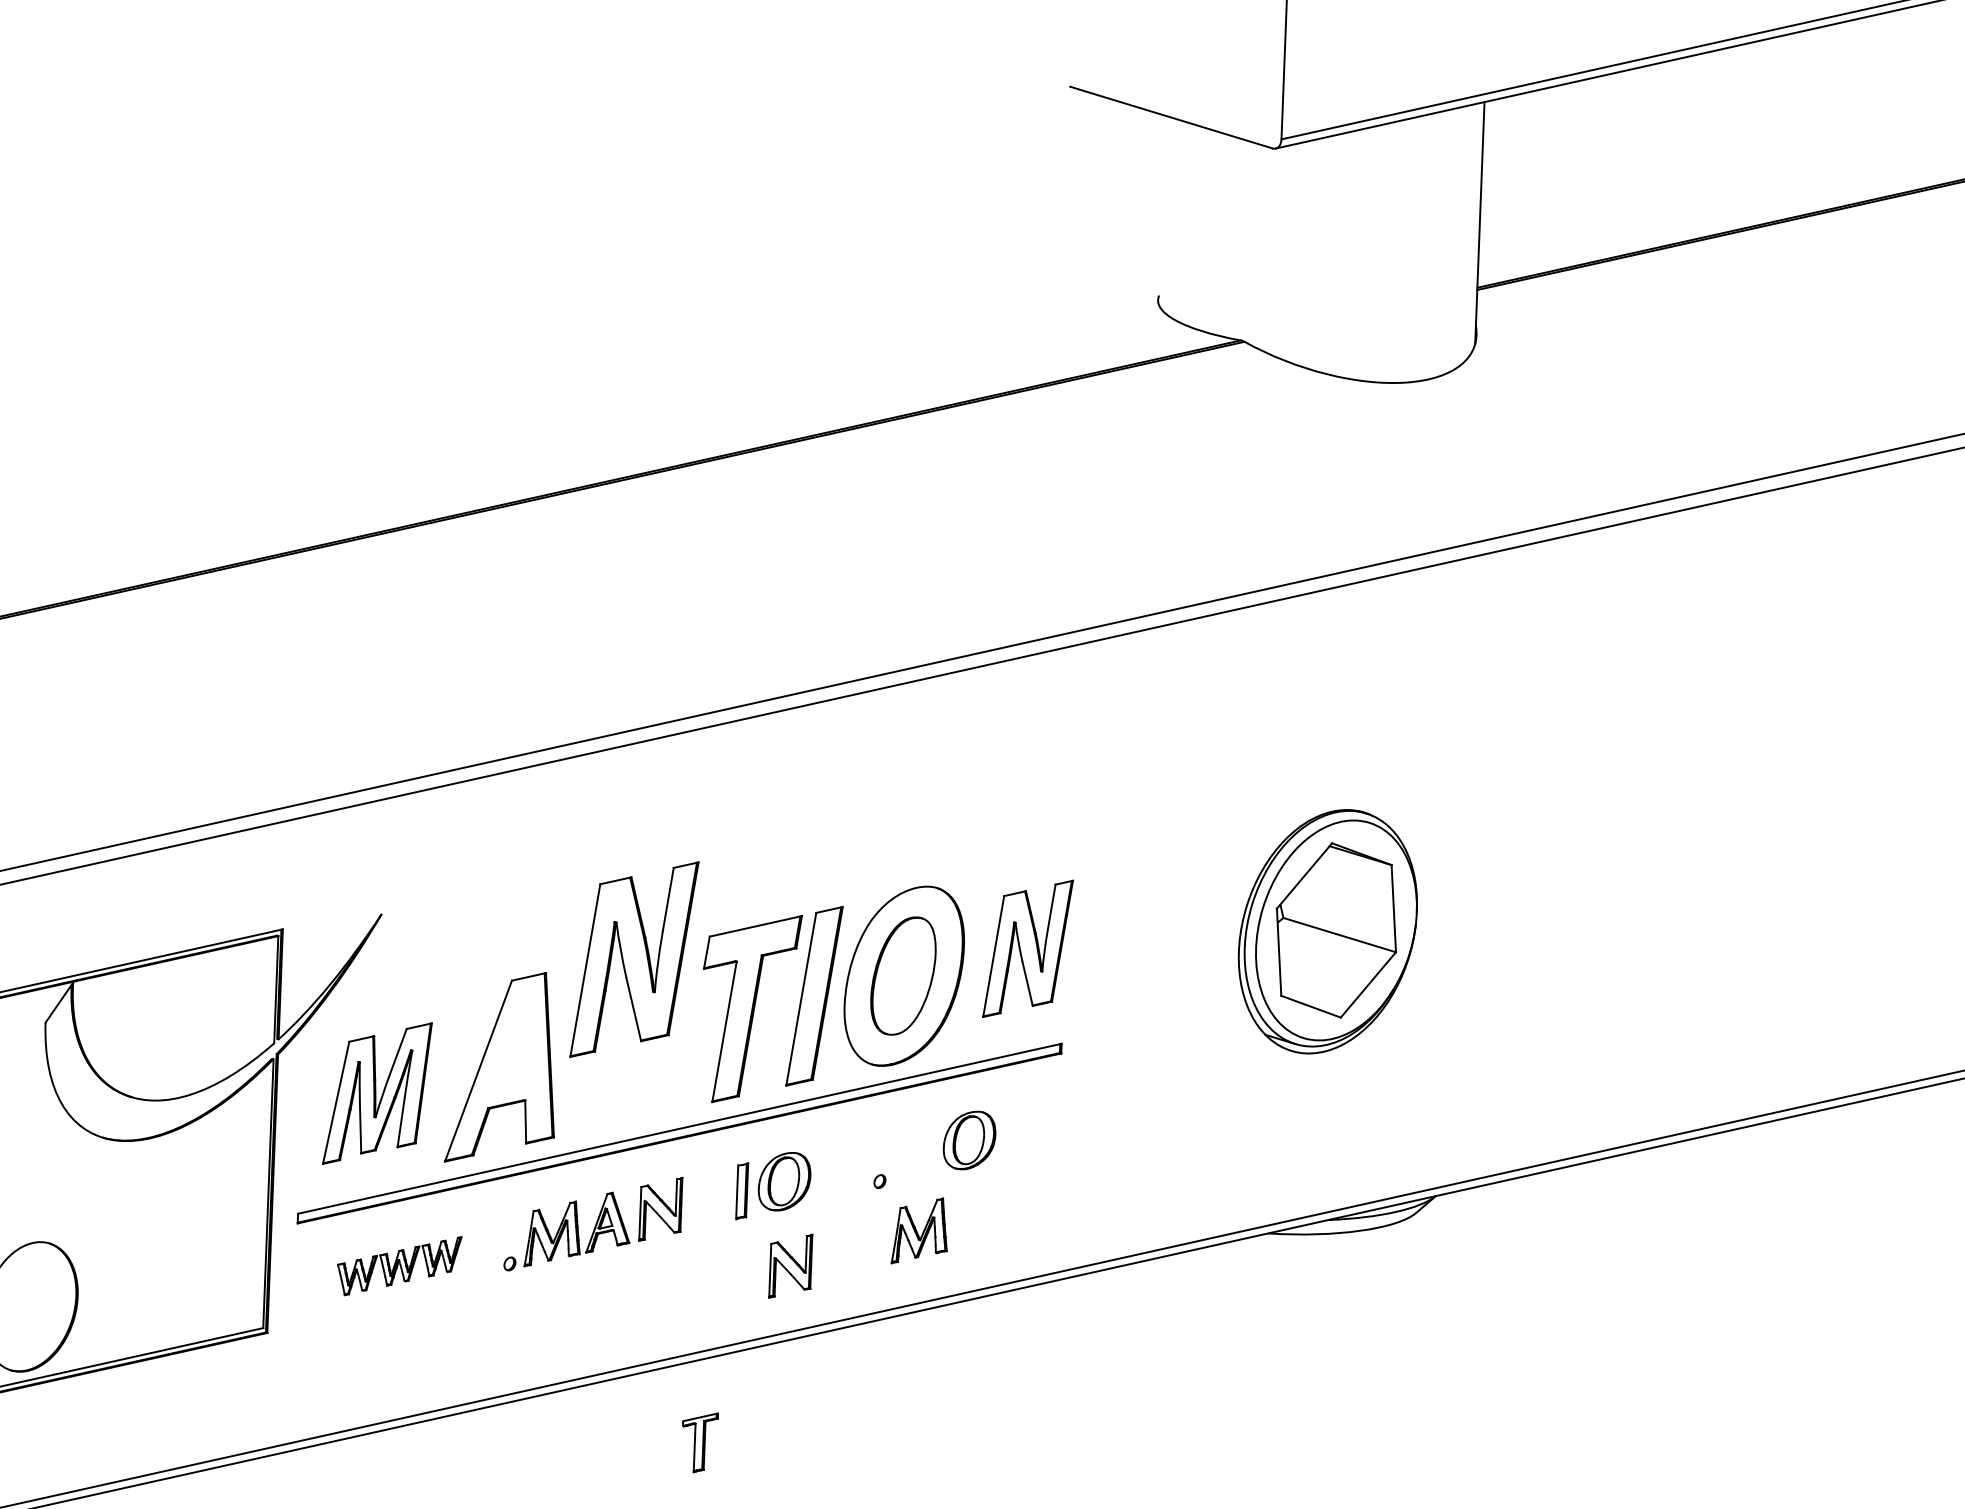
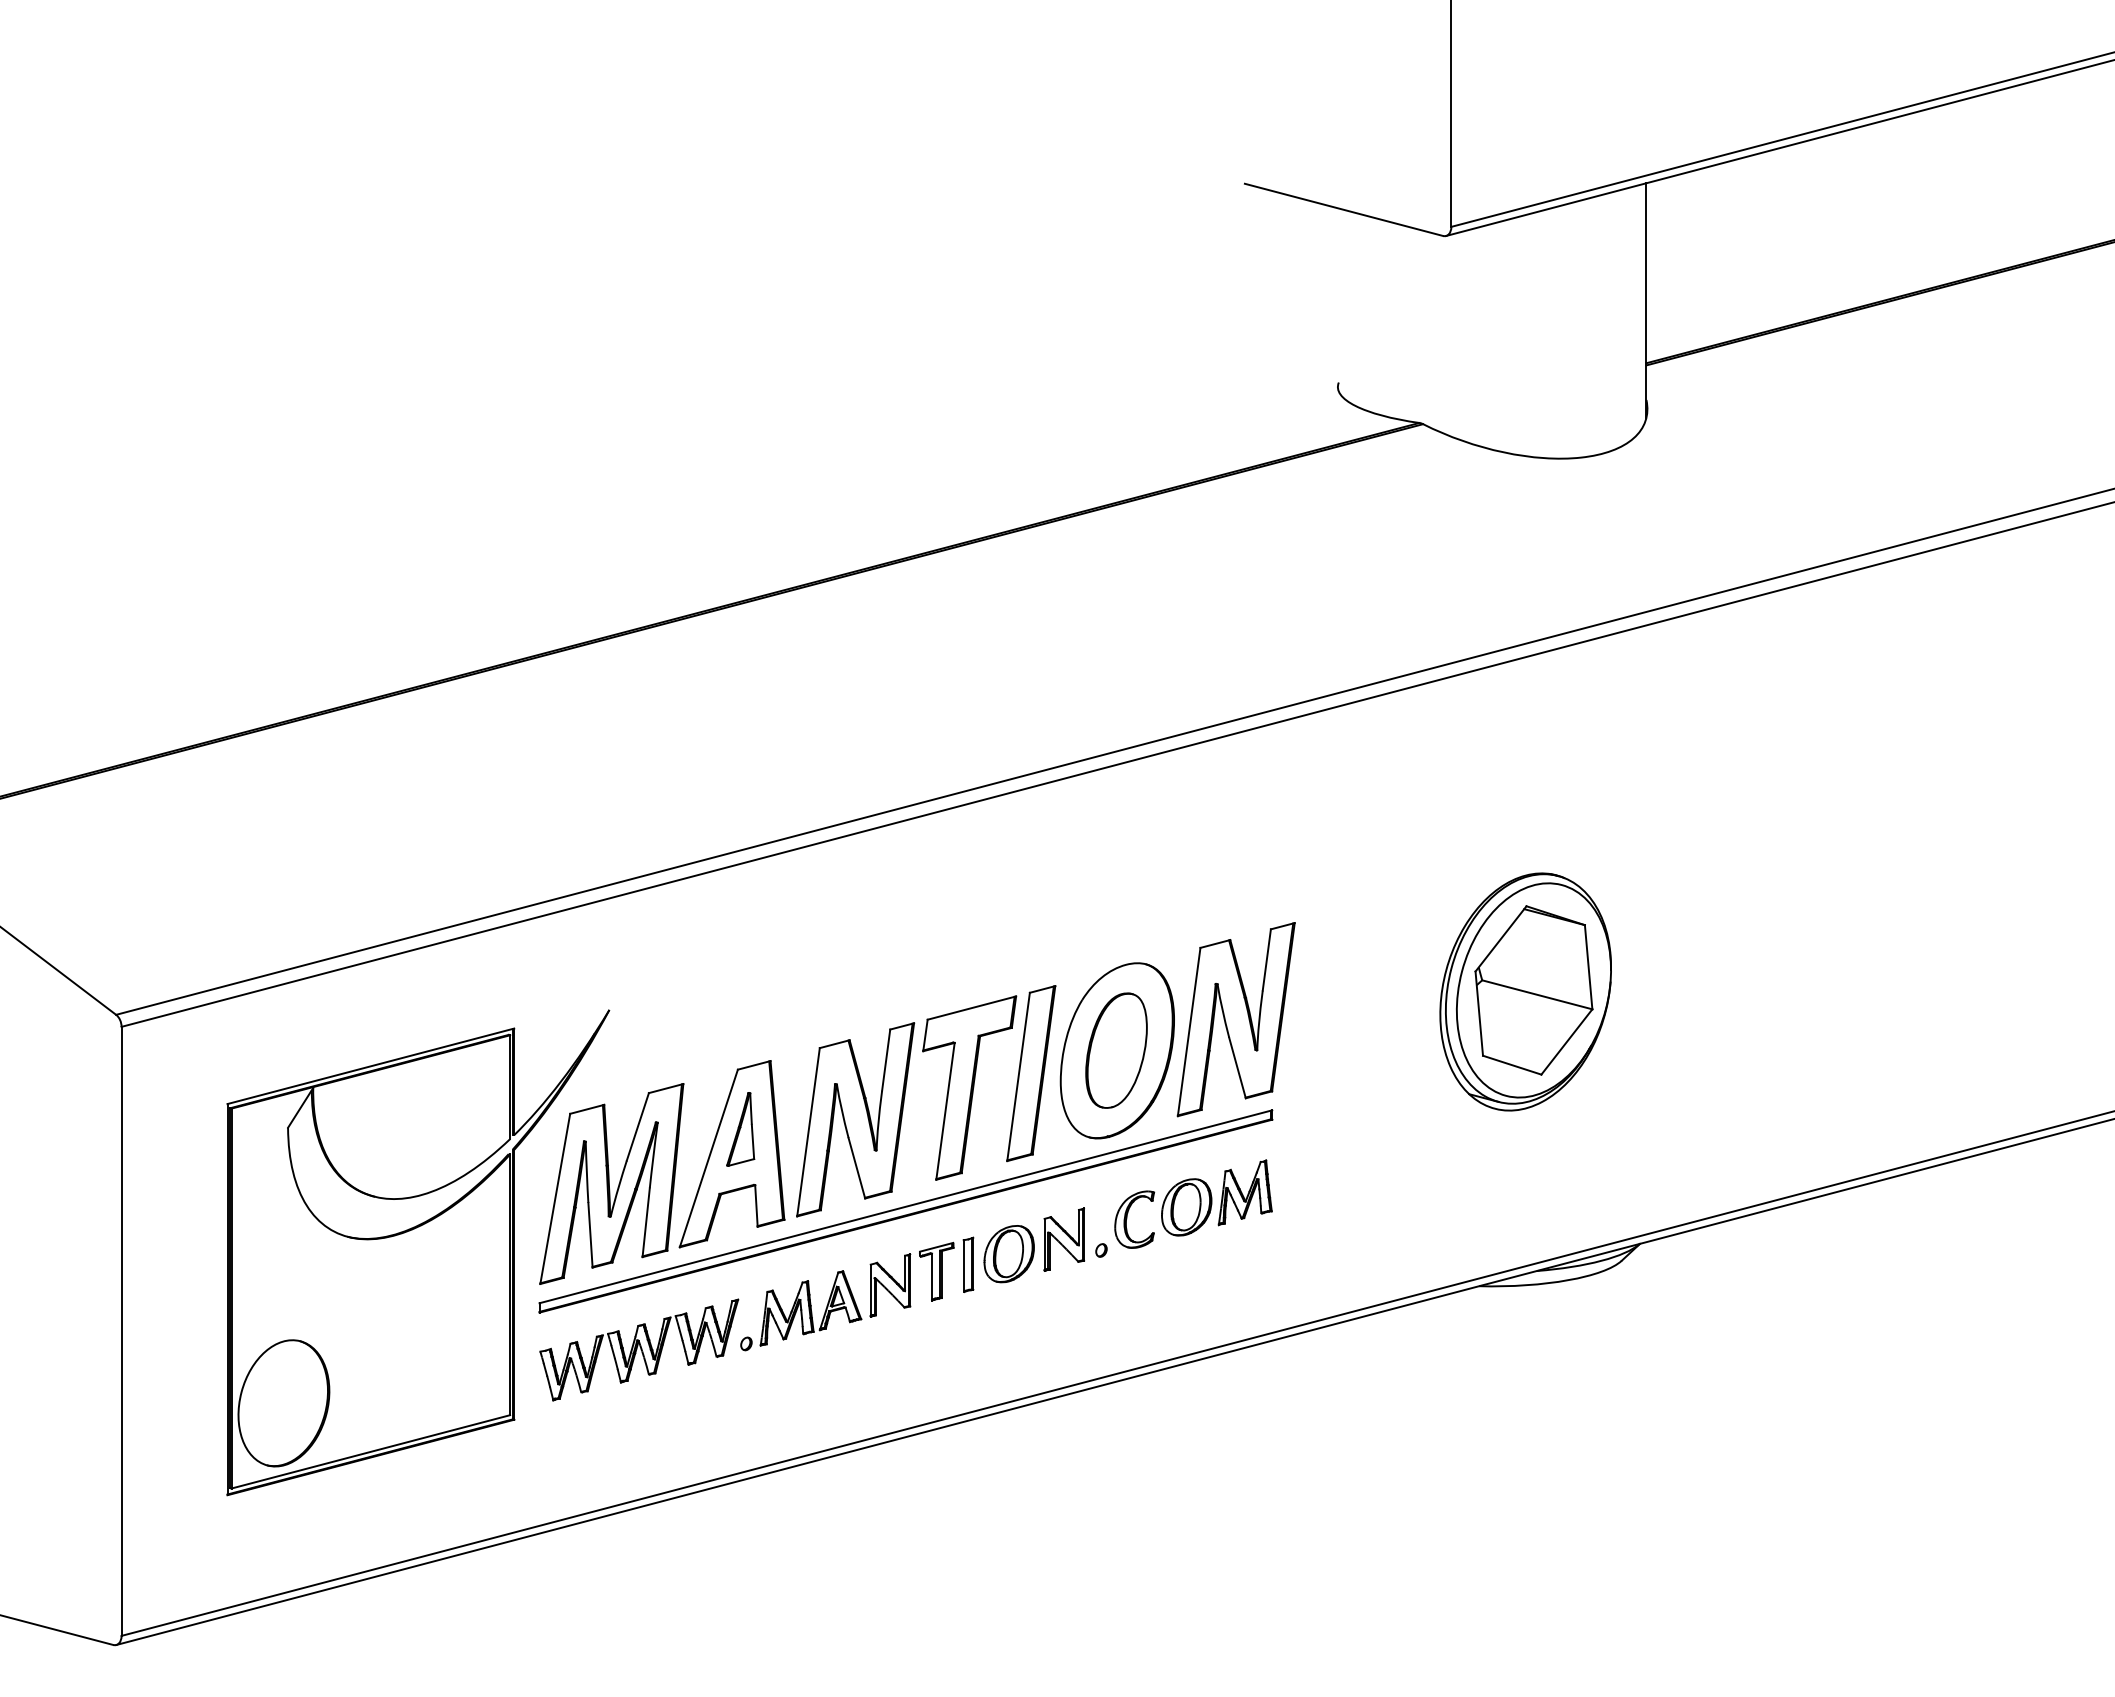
part: (1027, 948) -> (1235, 1019), size x1.43
part: (634, 959) -> (855, 1119), moved
part: (512, 1042) -> (740, 1129), added
part: (377, 1093) -> (611, 1183), size x1.43
part: (908, 1149) -> (1127, 1218), added
part: (919, 1230) -> (1244, 1192), moved
part: (399, 1265) -> (639, 1349), size x1.67
part: (790, 1266) -> (1064, 1239), moved
part: (699, 1442) -> (936, 1271), moved

